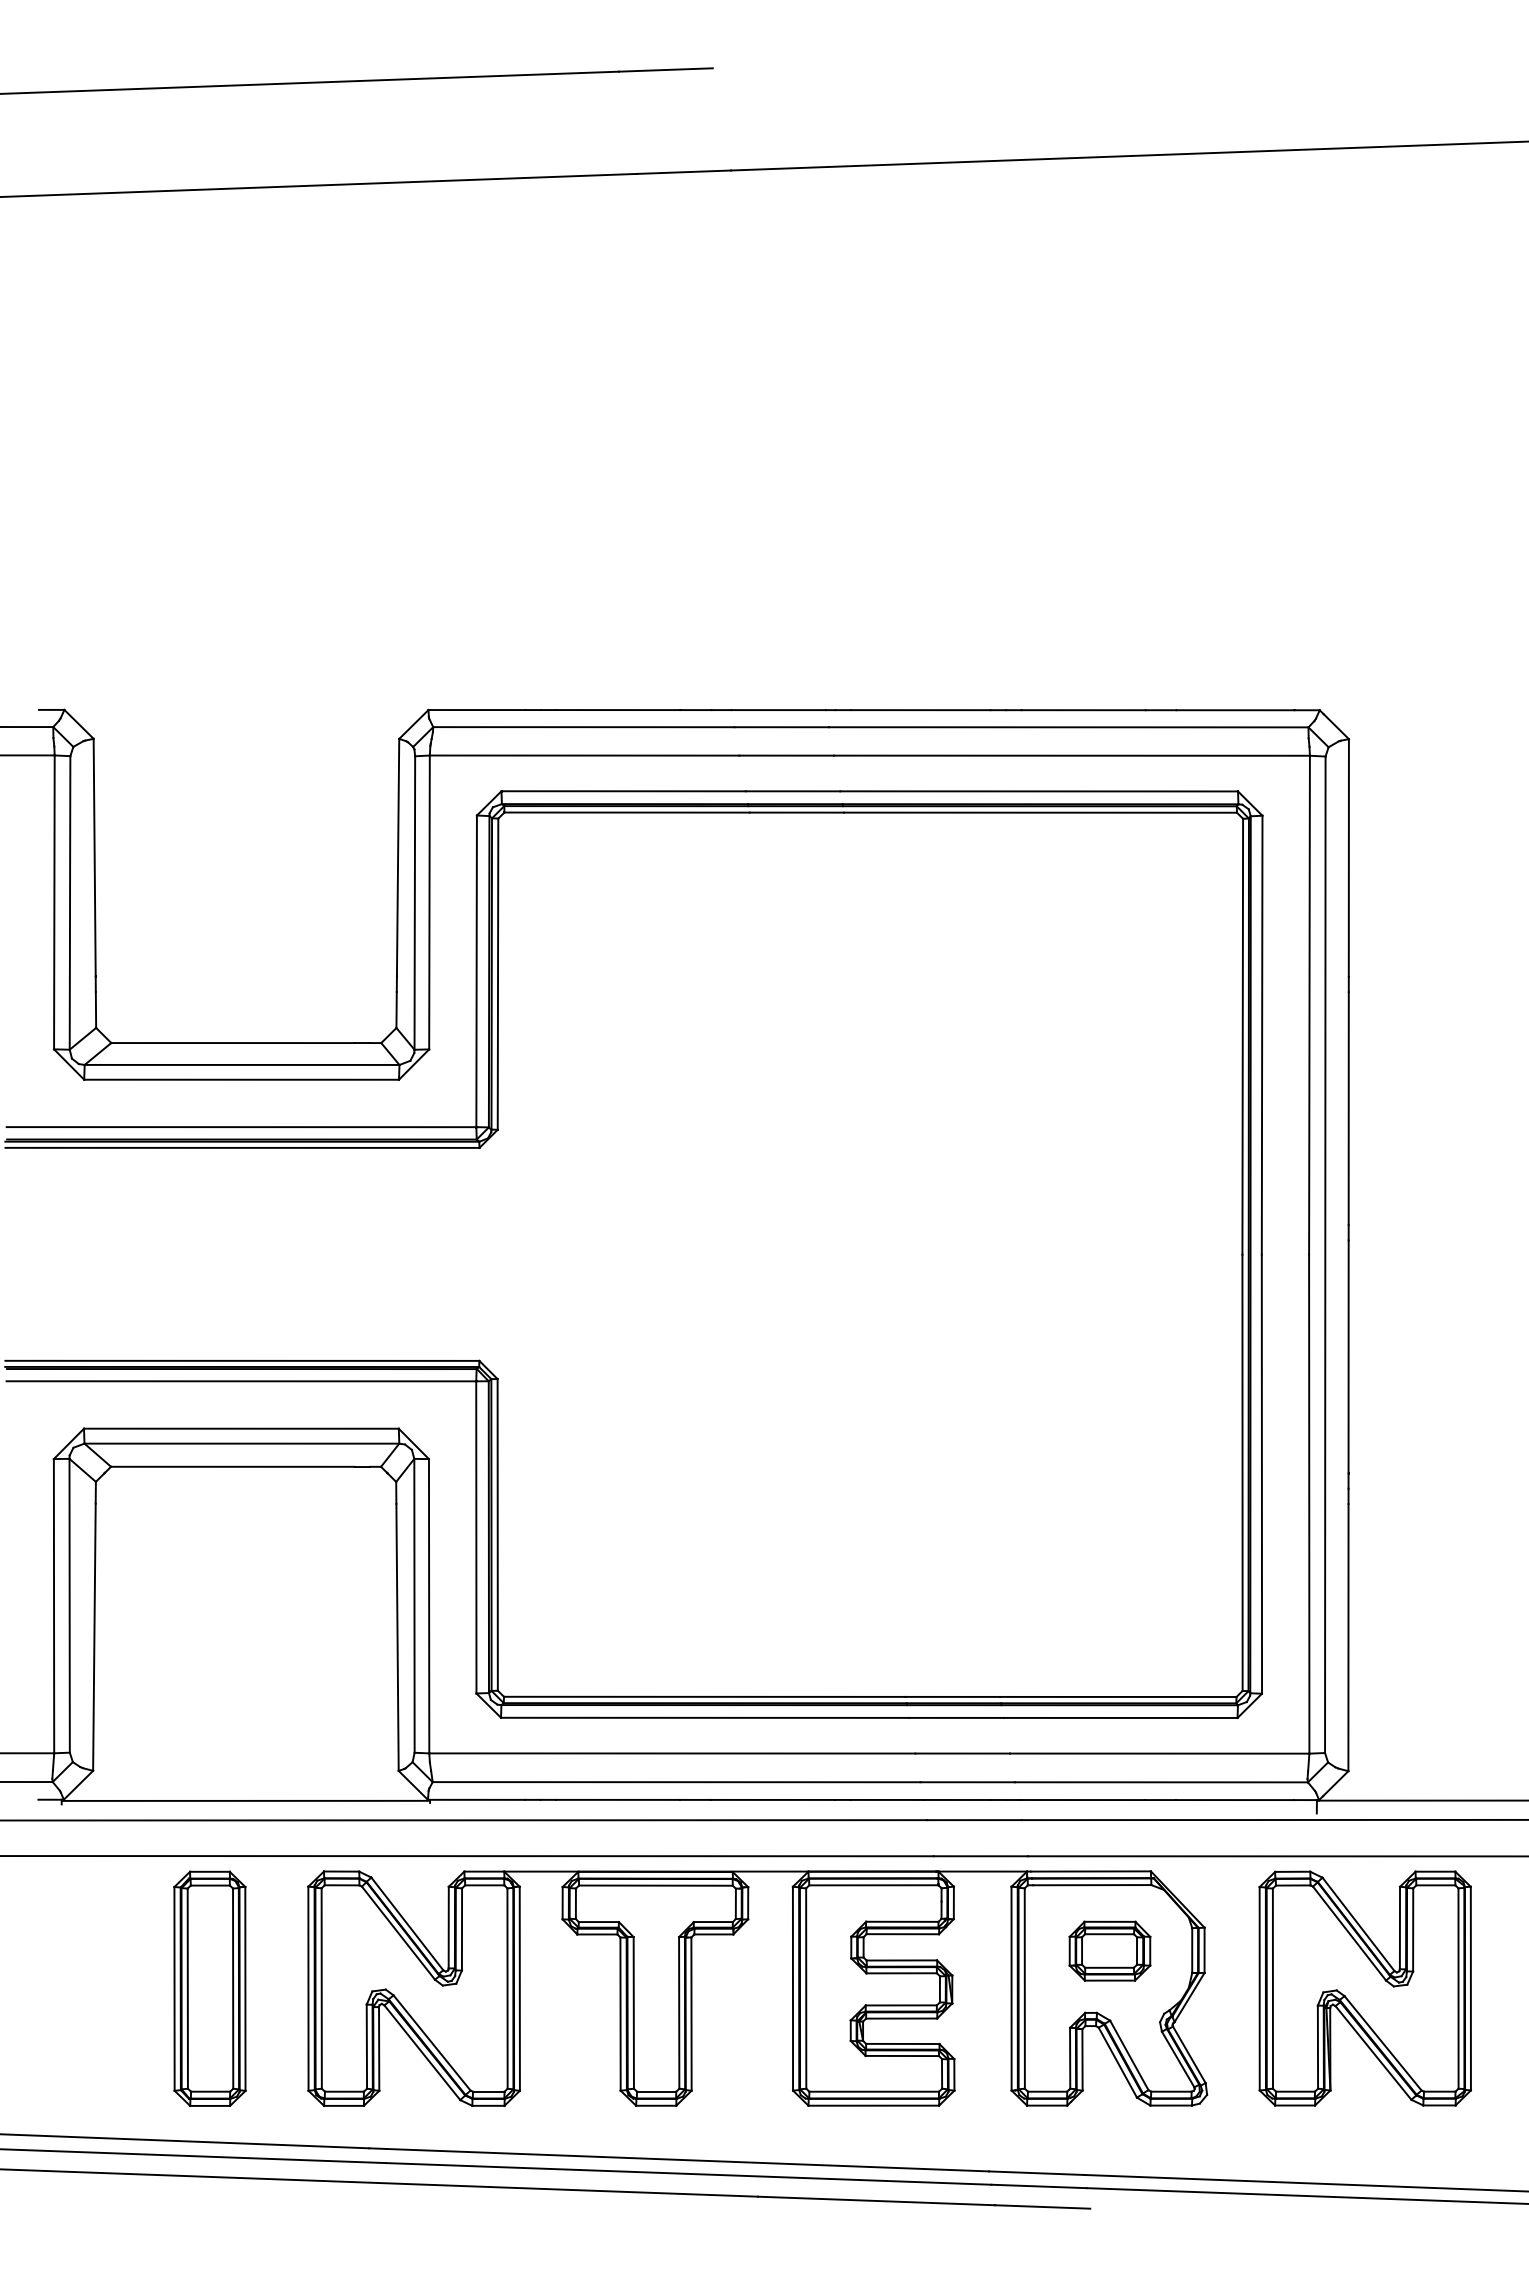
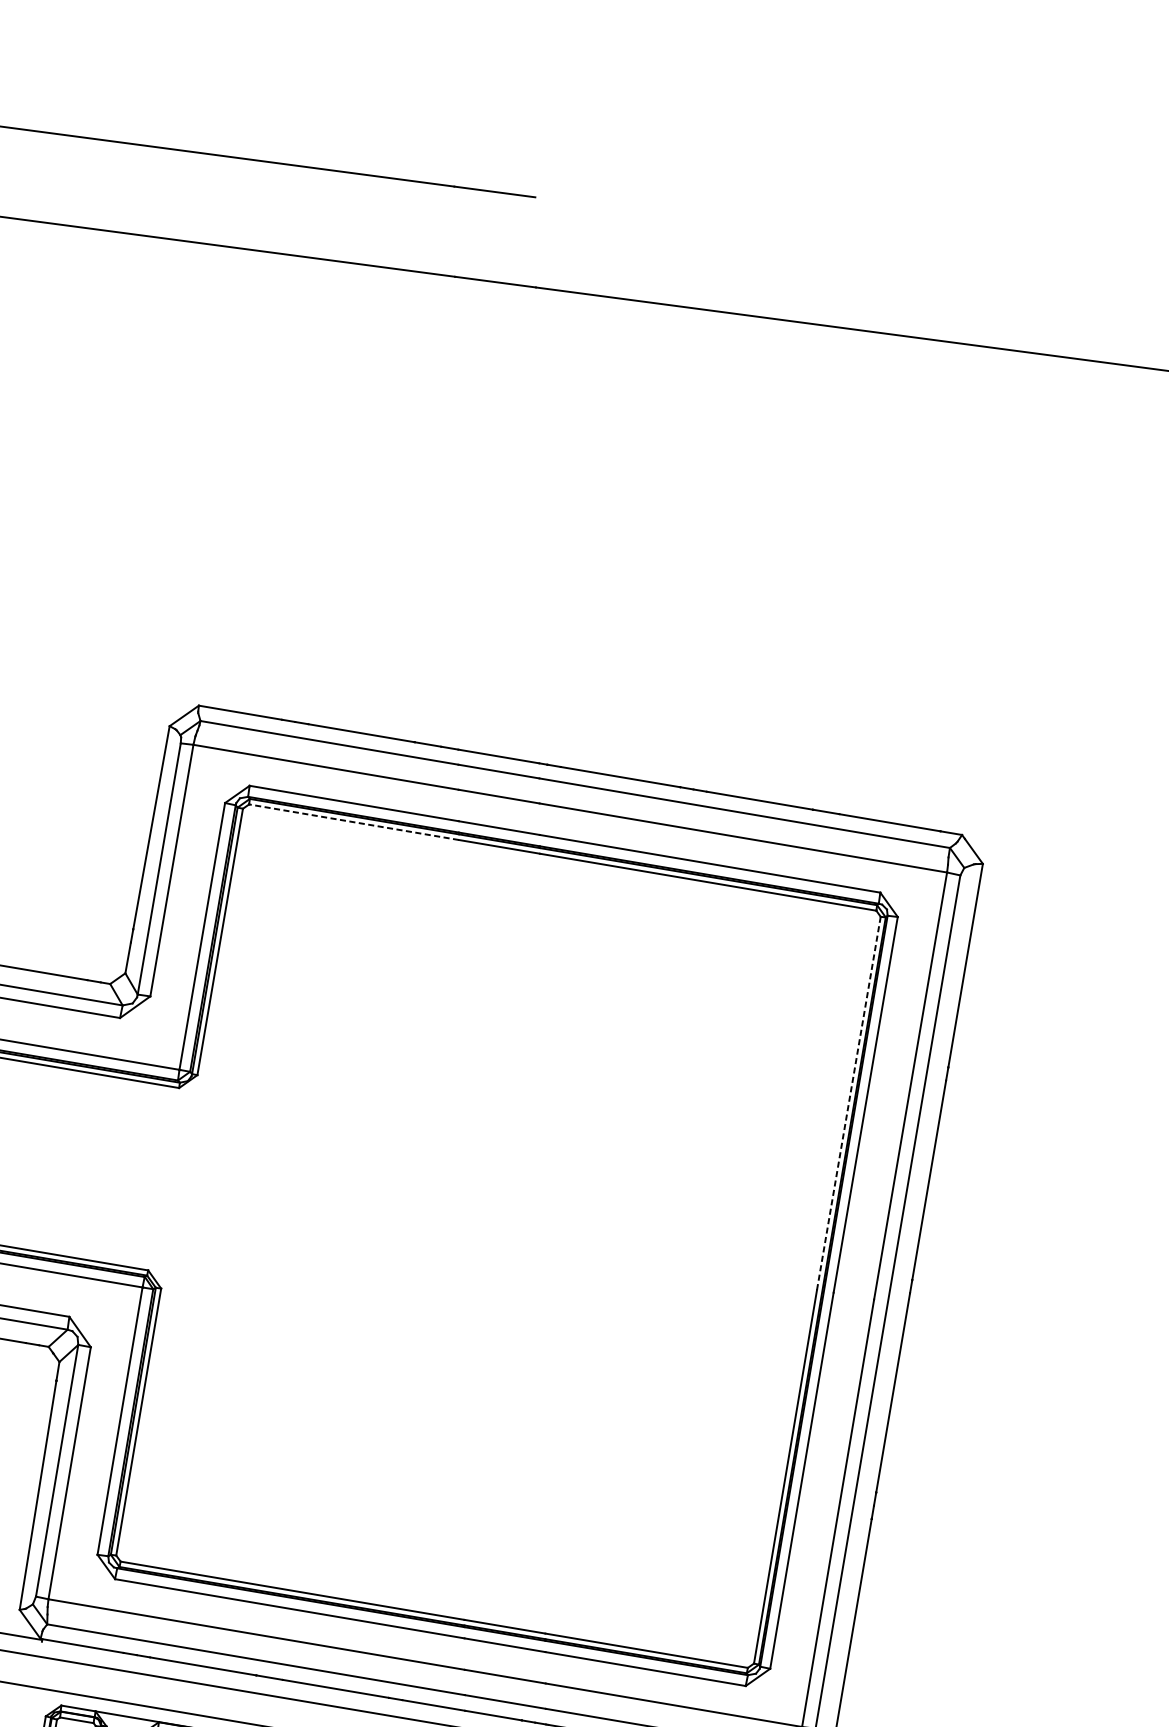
line: (627, 812) -> (354, 822), solid -> dashed
line: (1242, 1036) -> (848, 1103), solid -> dashed

